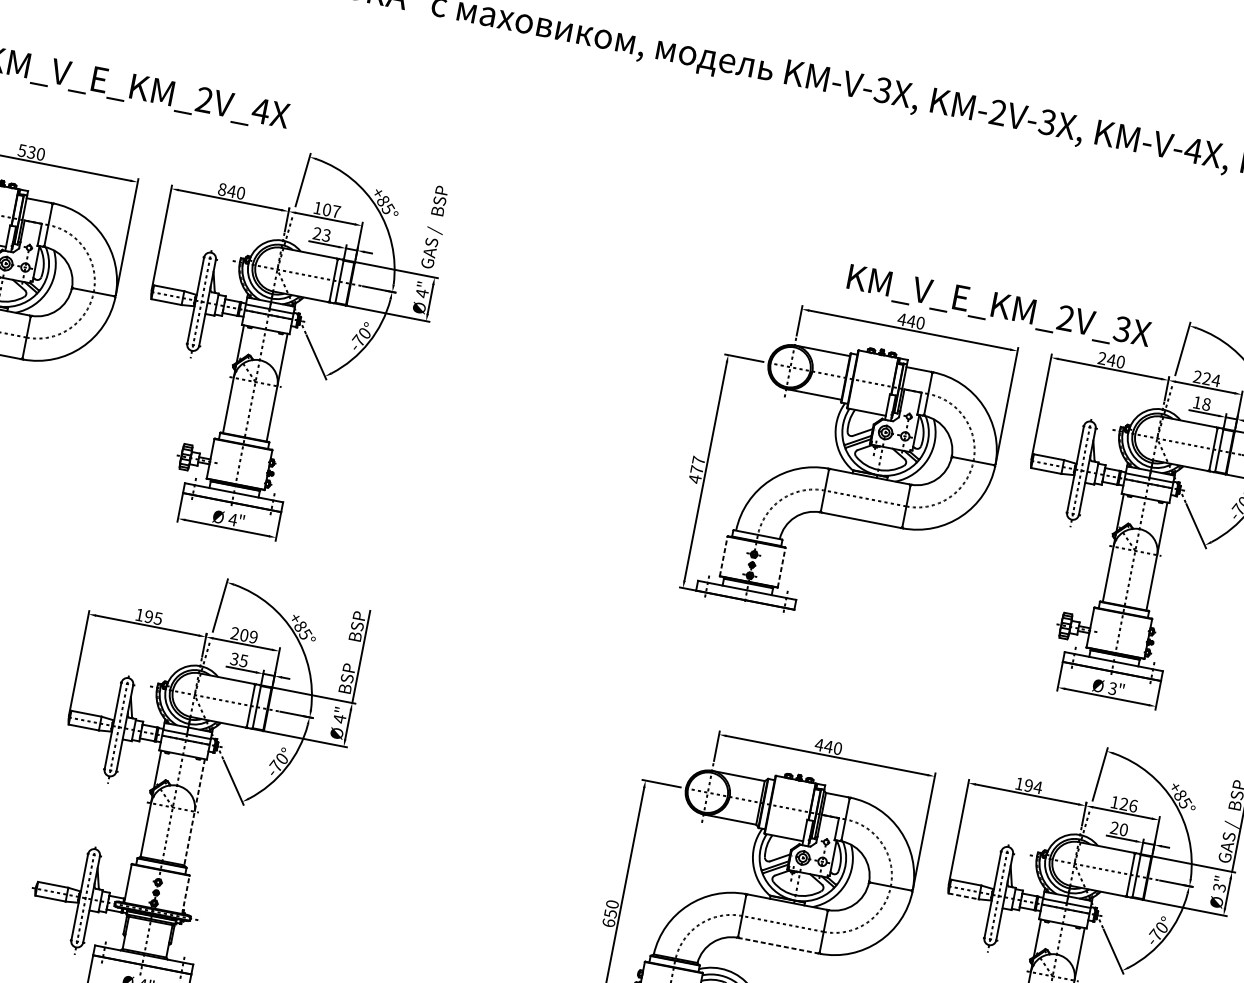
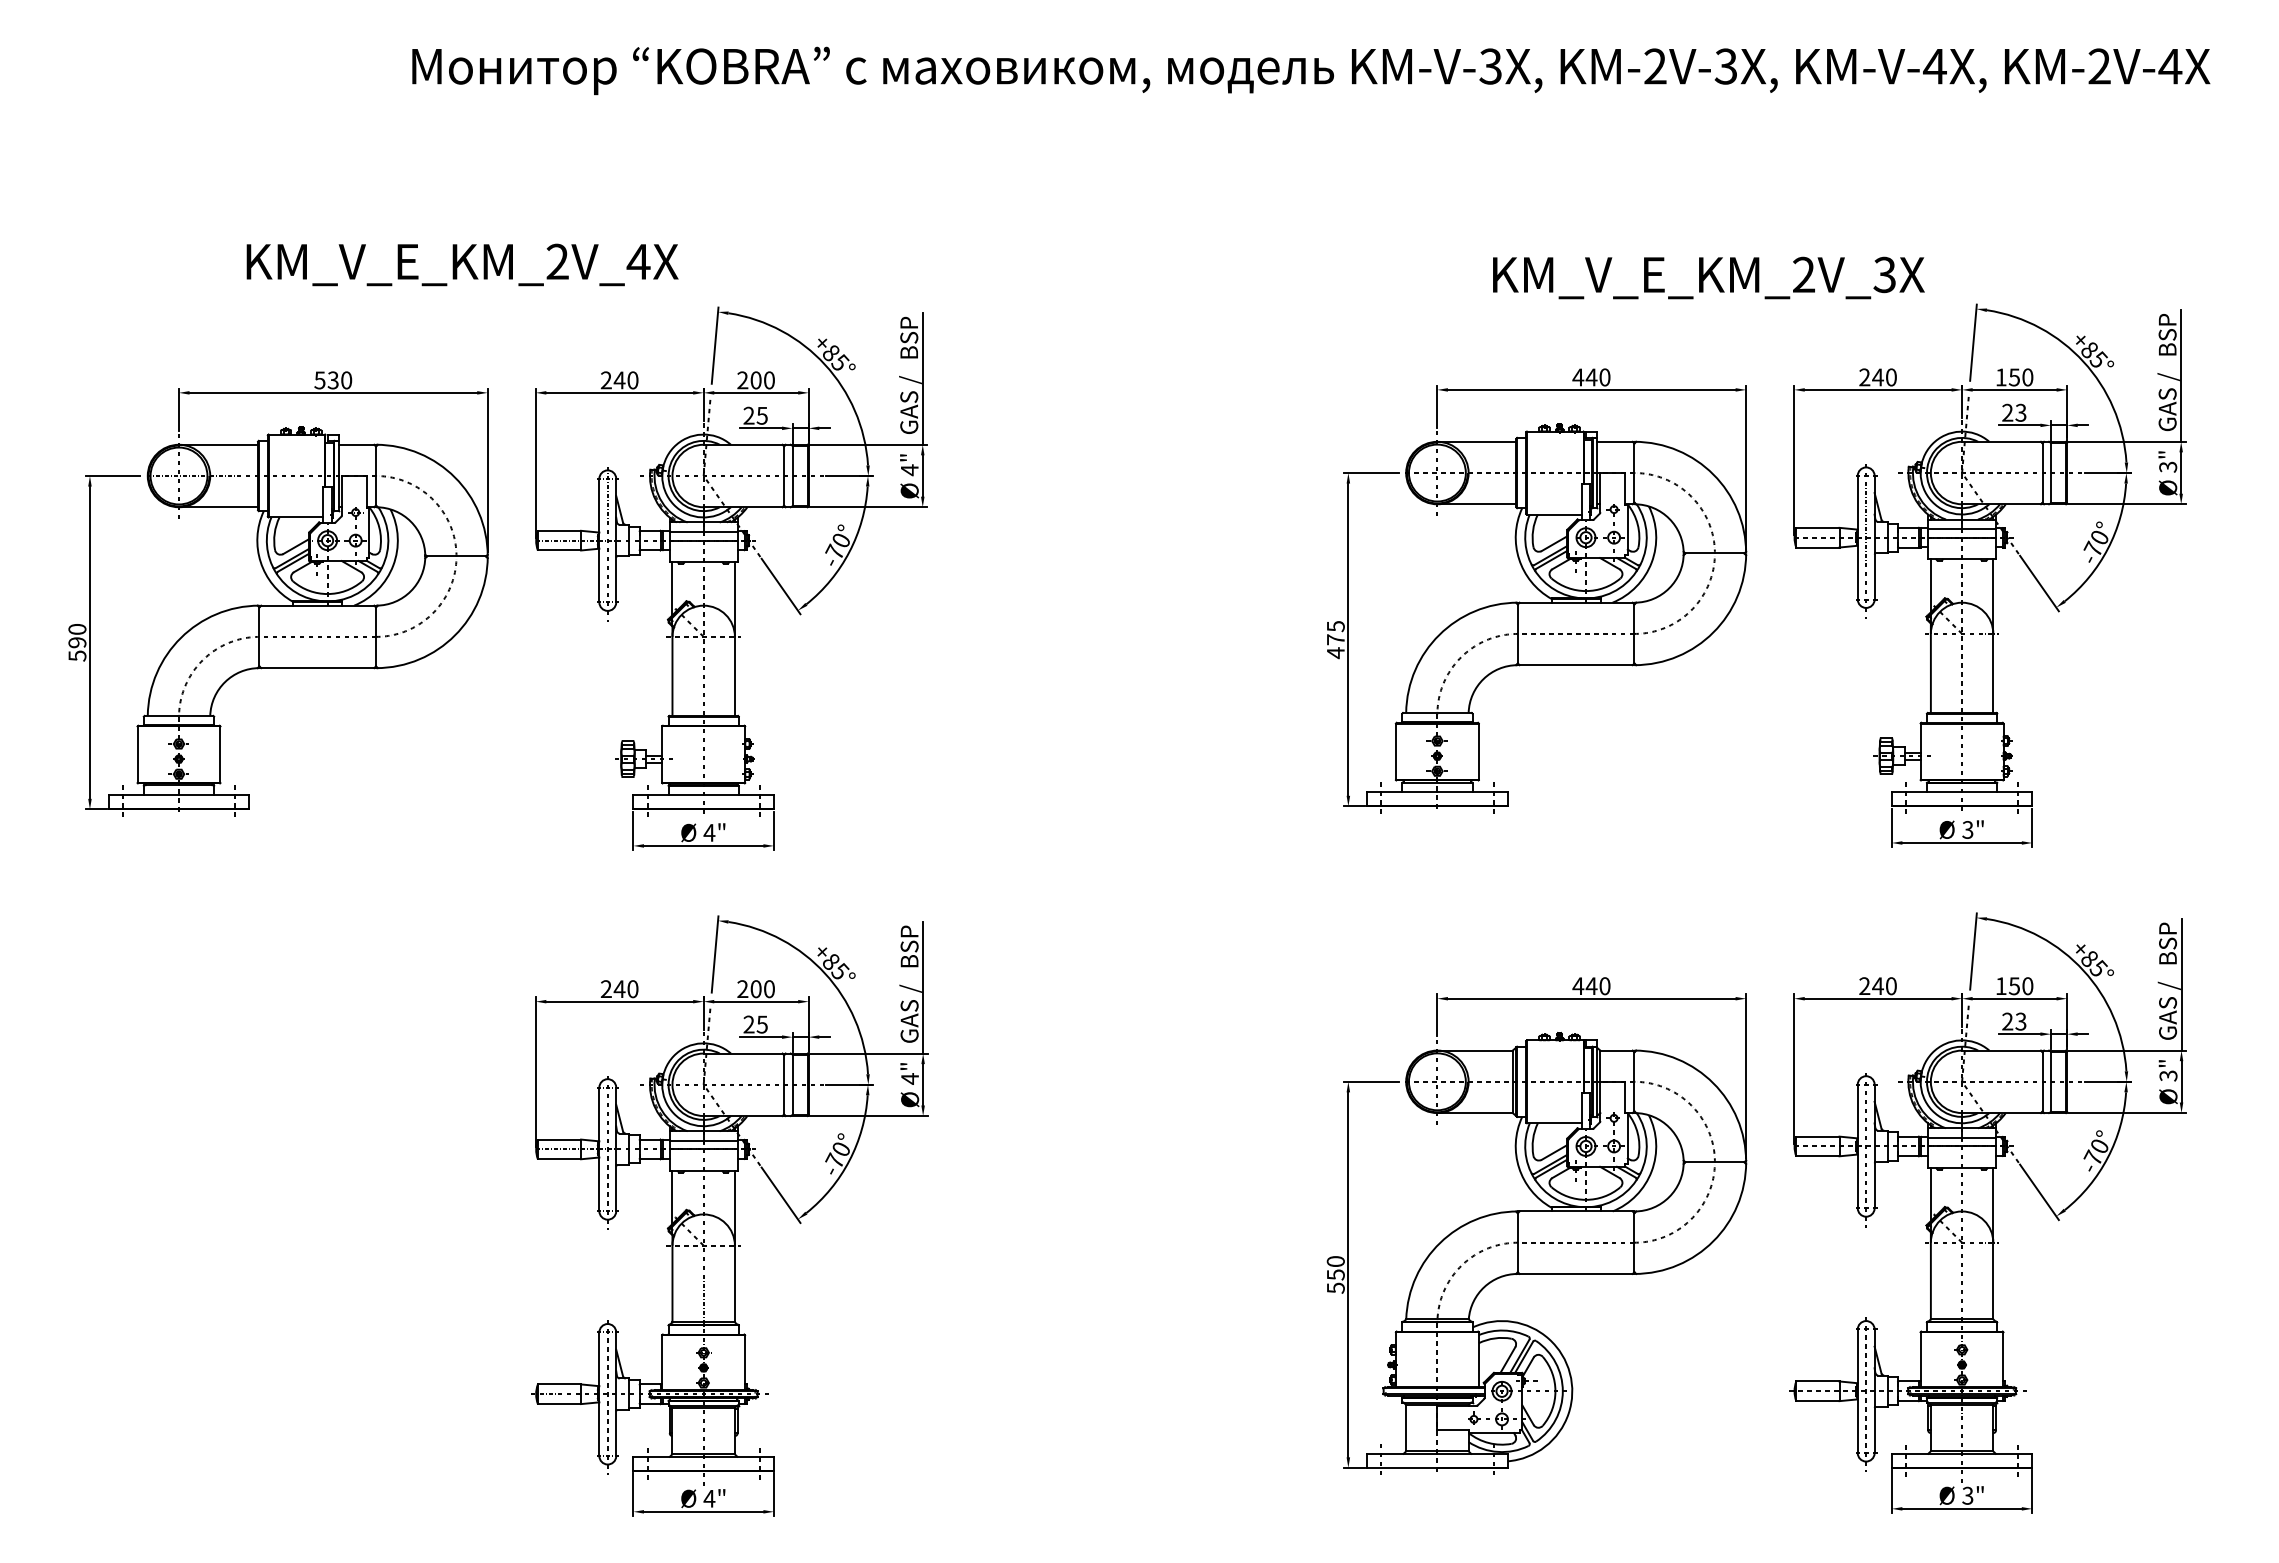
text: (221, 189) -> (605, 380), 840 -> 240
text: (326, 209) -> (755, 380), 107 -> 200
line: (443, 231) -> (922, 378), added
text: (326, 235) -> (762, 415), 23 -> 25
text: (998, 307) -> (1708, 277), moved
text: (1206, 378) -> (2014, 377), 224 -> 150
text: (1202, 403) -> (2014, 412), 18 -> 23
text: (698, 460) -> (1335, 626), 477 -> 475
line: (723, 556) -> (1395, 751), dashed -> solid
line: (781, 567) -> (1478, 751), dashed -> solid
text: (148, 617) -> (619, 989), 195 -> 240
text: (253, 637) -> (769, 989), 209 -> 200
text: (234, 659) -> (748, 1024), 35 -> 25
text: (348, 673) -> (910, 1013), BSP -> GAS /
text: (1029, 785) -> (1878, 986), 194 -> 240
text: (1128, 805) -> (2021, 986), 126 -> 150
line: (194, 812) -> (734, 1246), dashed -> solid
text: (1123, 829) -> (2020, 1021), 20 -> 23
line: (186, 894) -> (745, 1362), dashed -> solid
line: (963, 896) -> (1817, 1156), dashed -> solid
text: (608, 922) -> (1335, 1287), 650 -> 550
line: (778, 945) -> (1575, 1273), dashed -> solid

